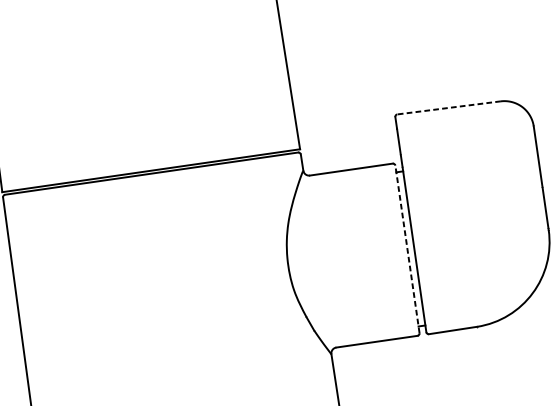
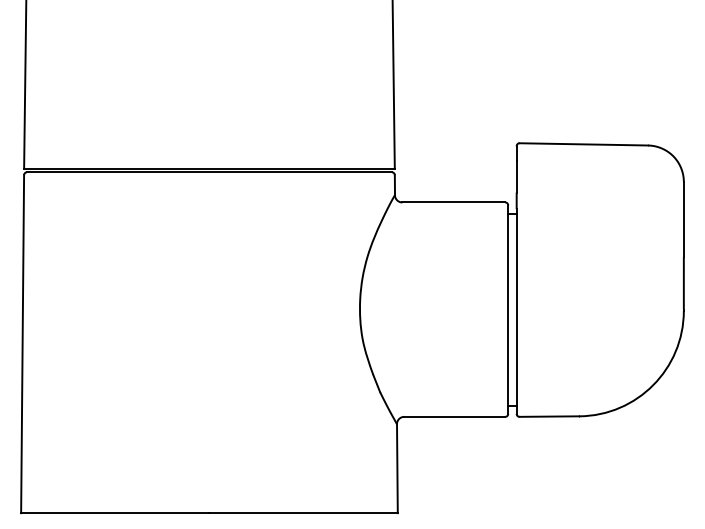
line: (448, 108) -> (583, 144), dashed -> solid
line: (407, 249) -> (508, 309), dashed -> solid

